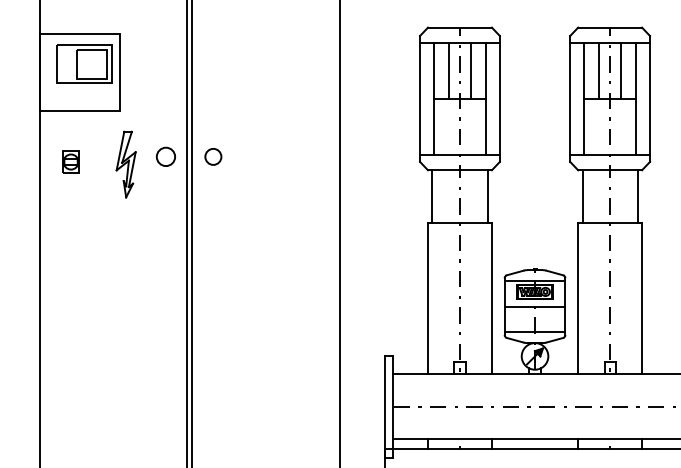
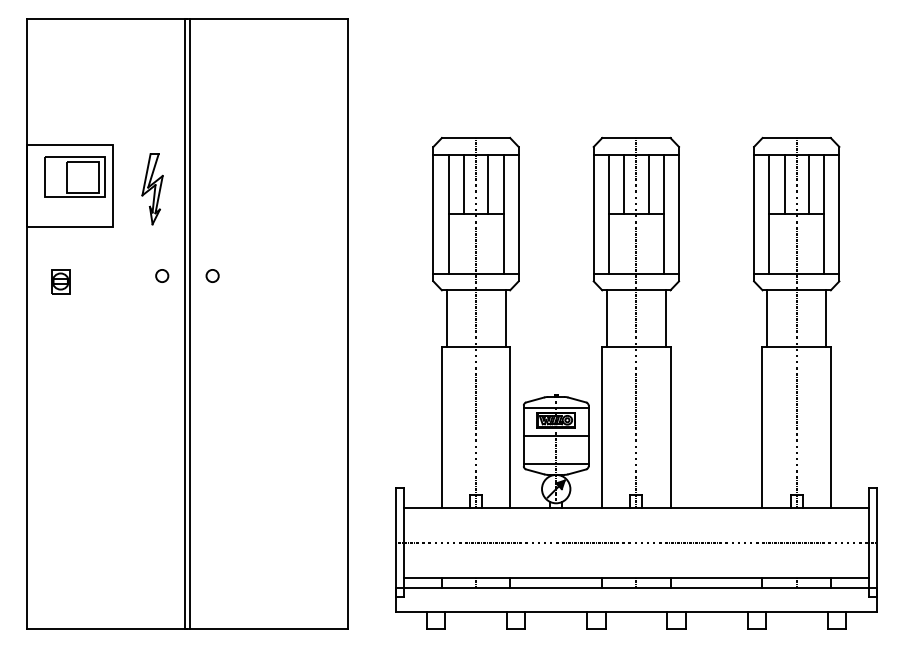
circle: (166, 156) -> (162, 275), size x0.62
circle: (213, 156) -> (212, 275), size x0.71
part: (126, 164) -> (152, 189), moved

